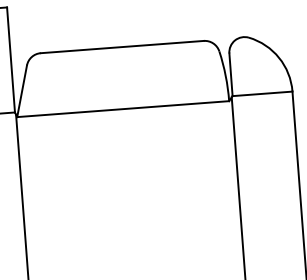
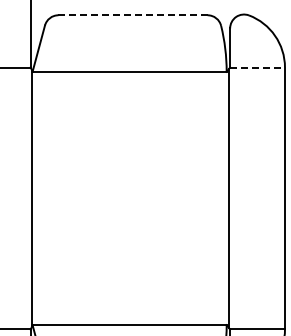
line: (122, 47) -> (133, 15), solid -> dashed
line: (263, 93) -> (258, 67), solid -> dashed

